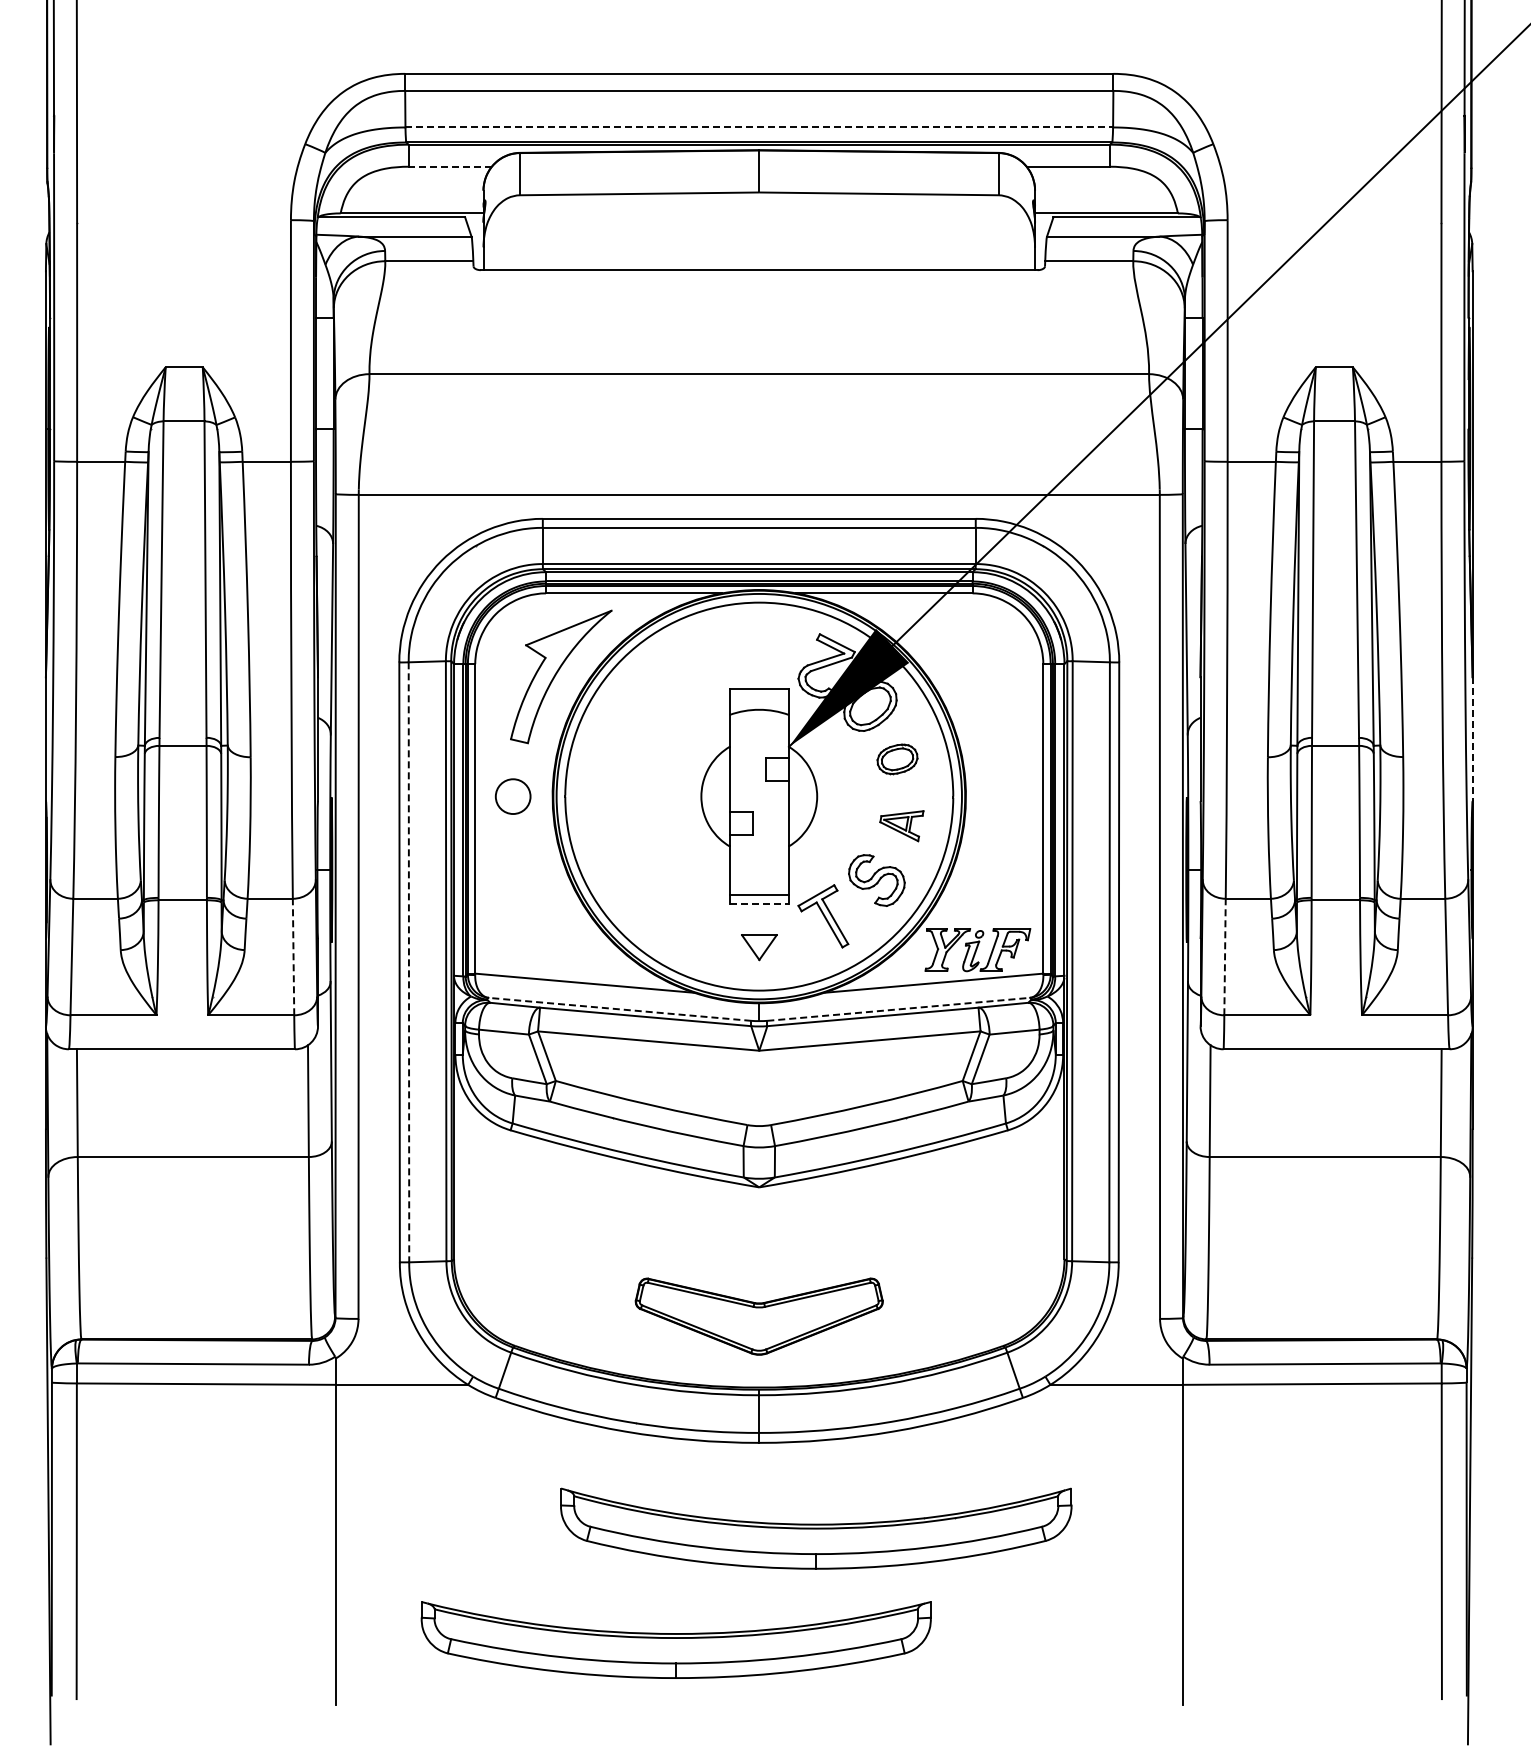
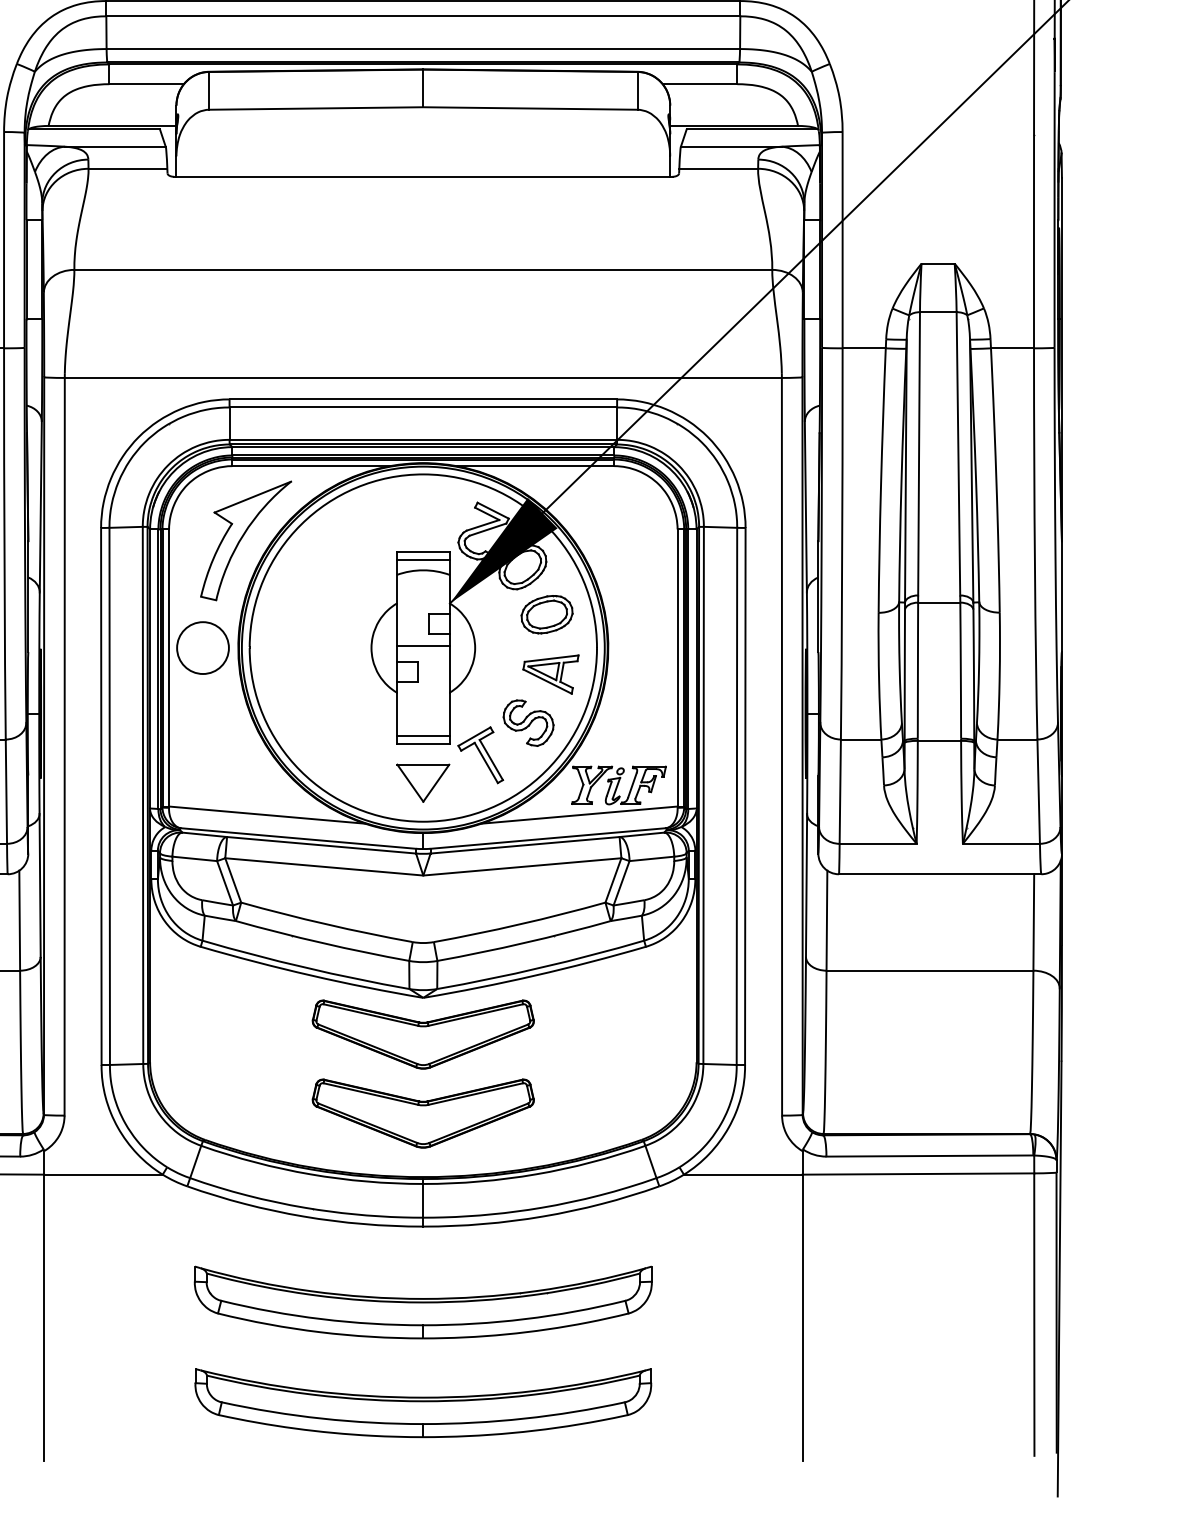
line: (759, 127) -> (423, 49), dashed -> solid
line: (450, 166) -> (146, 83), dashed -> solid
line: (758, 698) -> (422, 560), added
line: (1472, 739) -> (1061, 596), dashed -> solid
part: (897, 759) -> (547, 614), size x1.43
line: (758, 794) -> (422, 646), added
circle: (513, 796) -> (203, 647), size x1.67
part: (901, 825) -> (550, 673), size x1.43
line: (759, 903) -> (423, 743), dashed -> solid
part: (759, 947) -> (423, 783), size x1.67
line: (293, 956) -> (6, 791), dashed -> solid
line: (1225, 956) -> (840, 791), dashed -> solid
line: (408, 962) -> (109, 796), dashed -> solid
line: (619, 1009) -> (298, 838), dashed -> solid
line: (898, 1009) -> (547, 838), dashed -> solid
part: (758, 1228) -> (422, 1034), added
part: (816, 1528) -> (423, 1302), moved
part: (675, 1639) -> (422, 1402), moved

